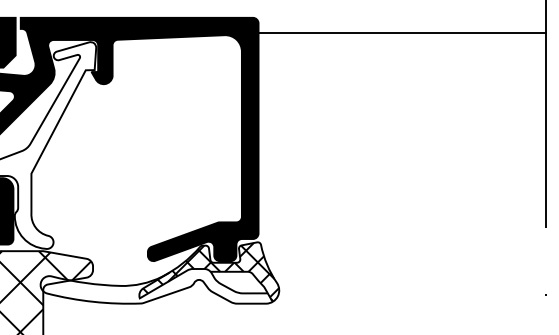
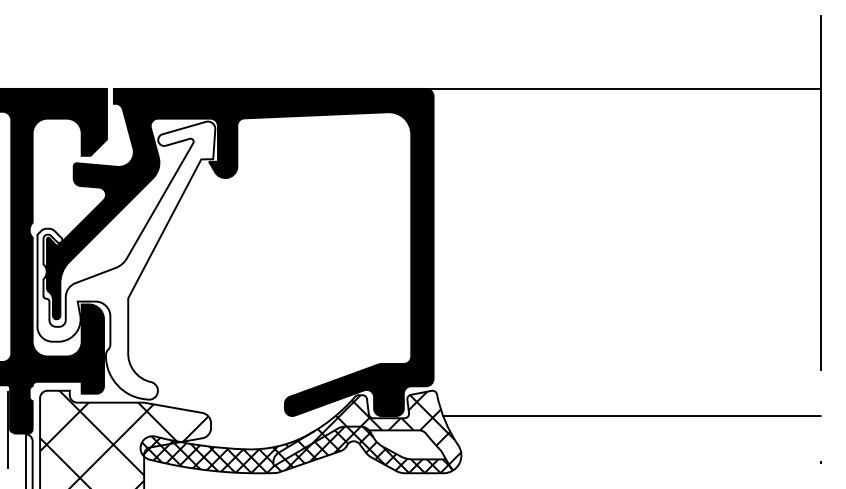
line: (399, 32) -> (623, 88), moved
line: (405, 261) -> (631, 416), added
hatch: (155, 286) -> (295, 449), added

